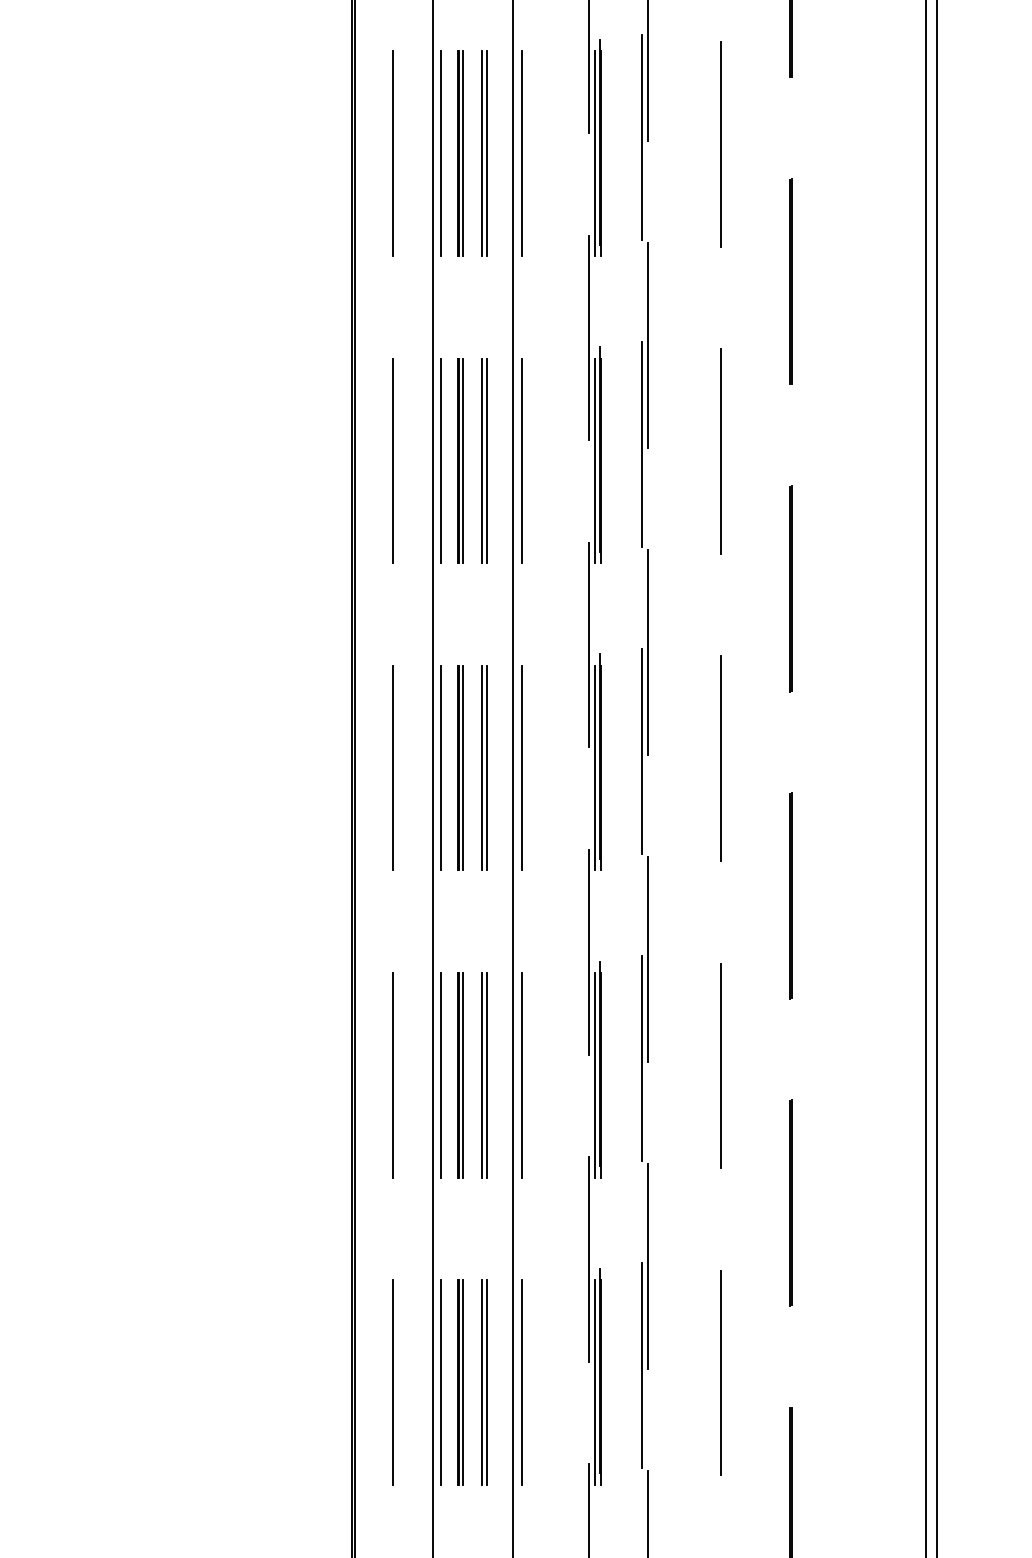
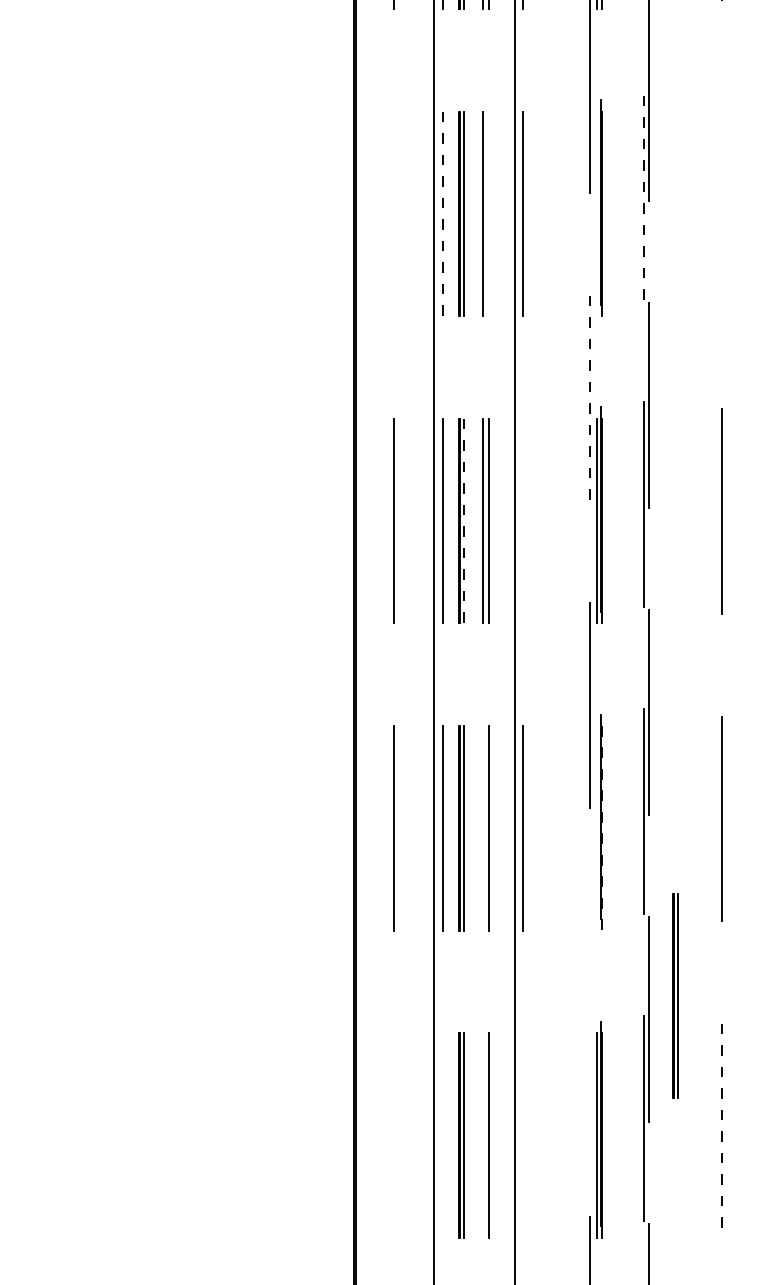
line: (642, 443) -> (643, 196), solid -> dashed
line: (720, 451) -> (721, 204), removed
line: (392, 460) -> (393, 213), removed
line: (487, 460) -> (488, 213), removed
line: (595, 460) -> (596, 213), removed
line: (441, 461) -> (442, 214), solid -> dashed
line: (588, 645) -> (589, 398), solid -> dashed
line: (521, 767) -> (522, 520), removed
line: (463, 768) -> (464, 521), solid -> dashed
line: (481, 1074) -> (482, 827), removed
line: (595, 1074) -> (596, 827), removed
line: (601, 1075) -> (602, 828), solid -> dashed
part: (674, 1242) -> (675, 995), added
line: (588, 1258) -> (589, 1011), removed
line: (721, 1373) -> (722, 1126), solid -> dashed
line: (392, 1381) -> (393, 1134), removed
line: (441, 1381) -> (442, 1134), removed
line: (481, 1381) -> (482, 1134), removed
line: (521, 1381) -> (522, 1134), removed

